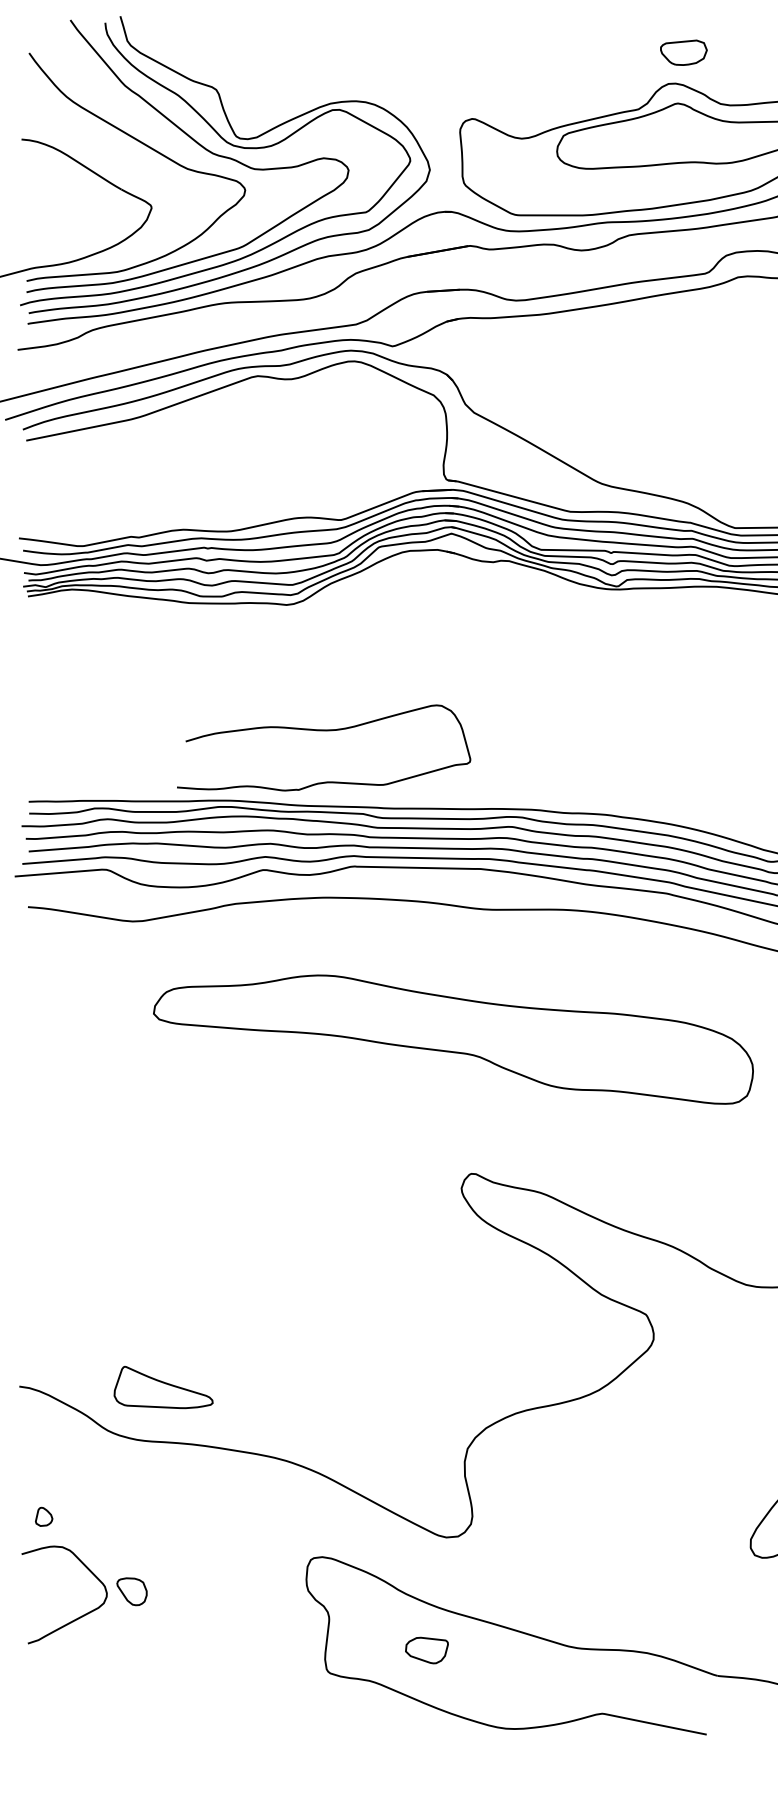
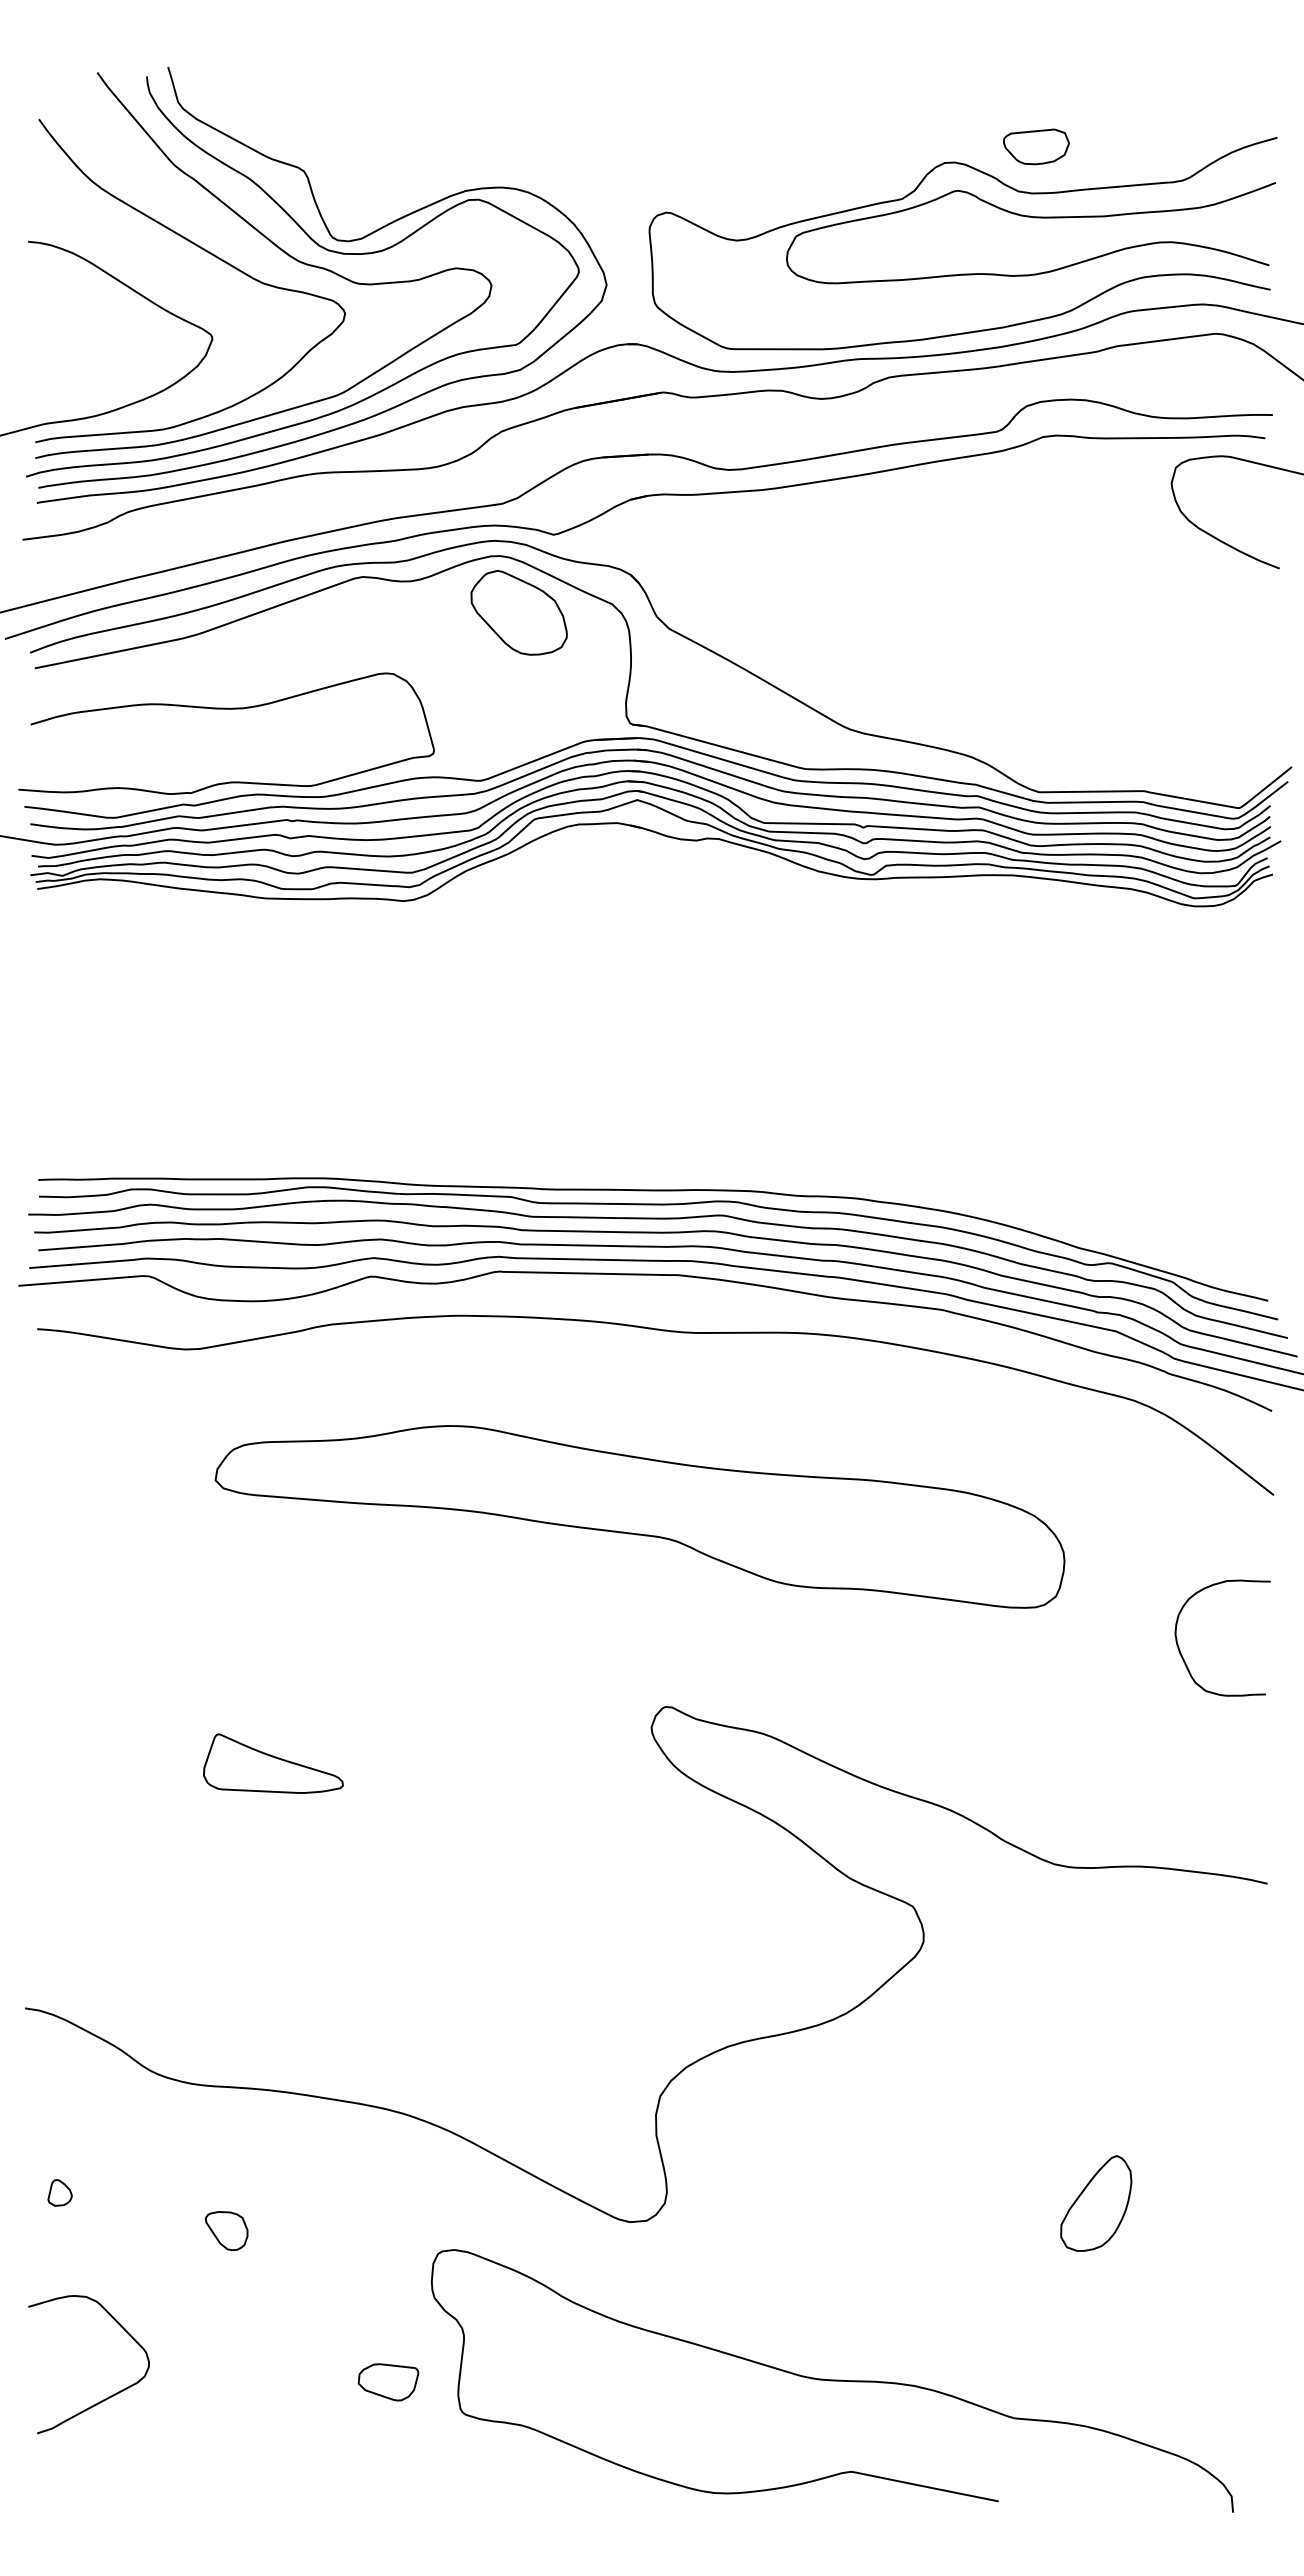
part: (683, 52) -> (1036, 146), moved
part: (367, 401) -> (518, 612), added
curve: (323, 730) -> (226, 709), moved
part: (163, 1387) -> (273, 1763), moved
part: (131, 1591) -> (226, 2230), moved
curve: (76, 1618) -> (105, 2398), moved
part: (426, 1650) -> (388, 2382), moved

